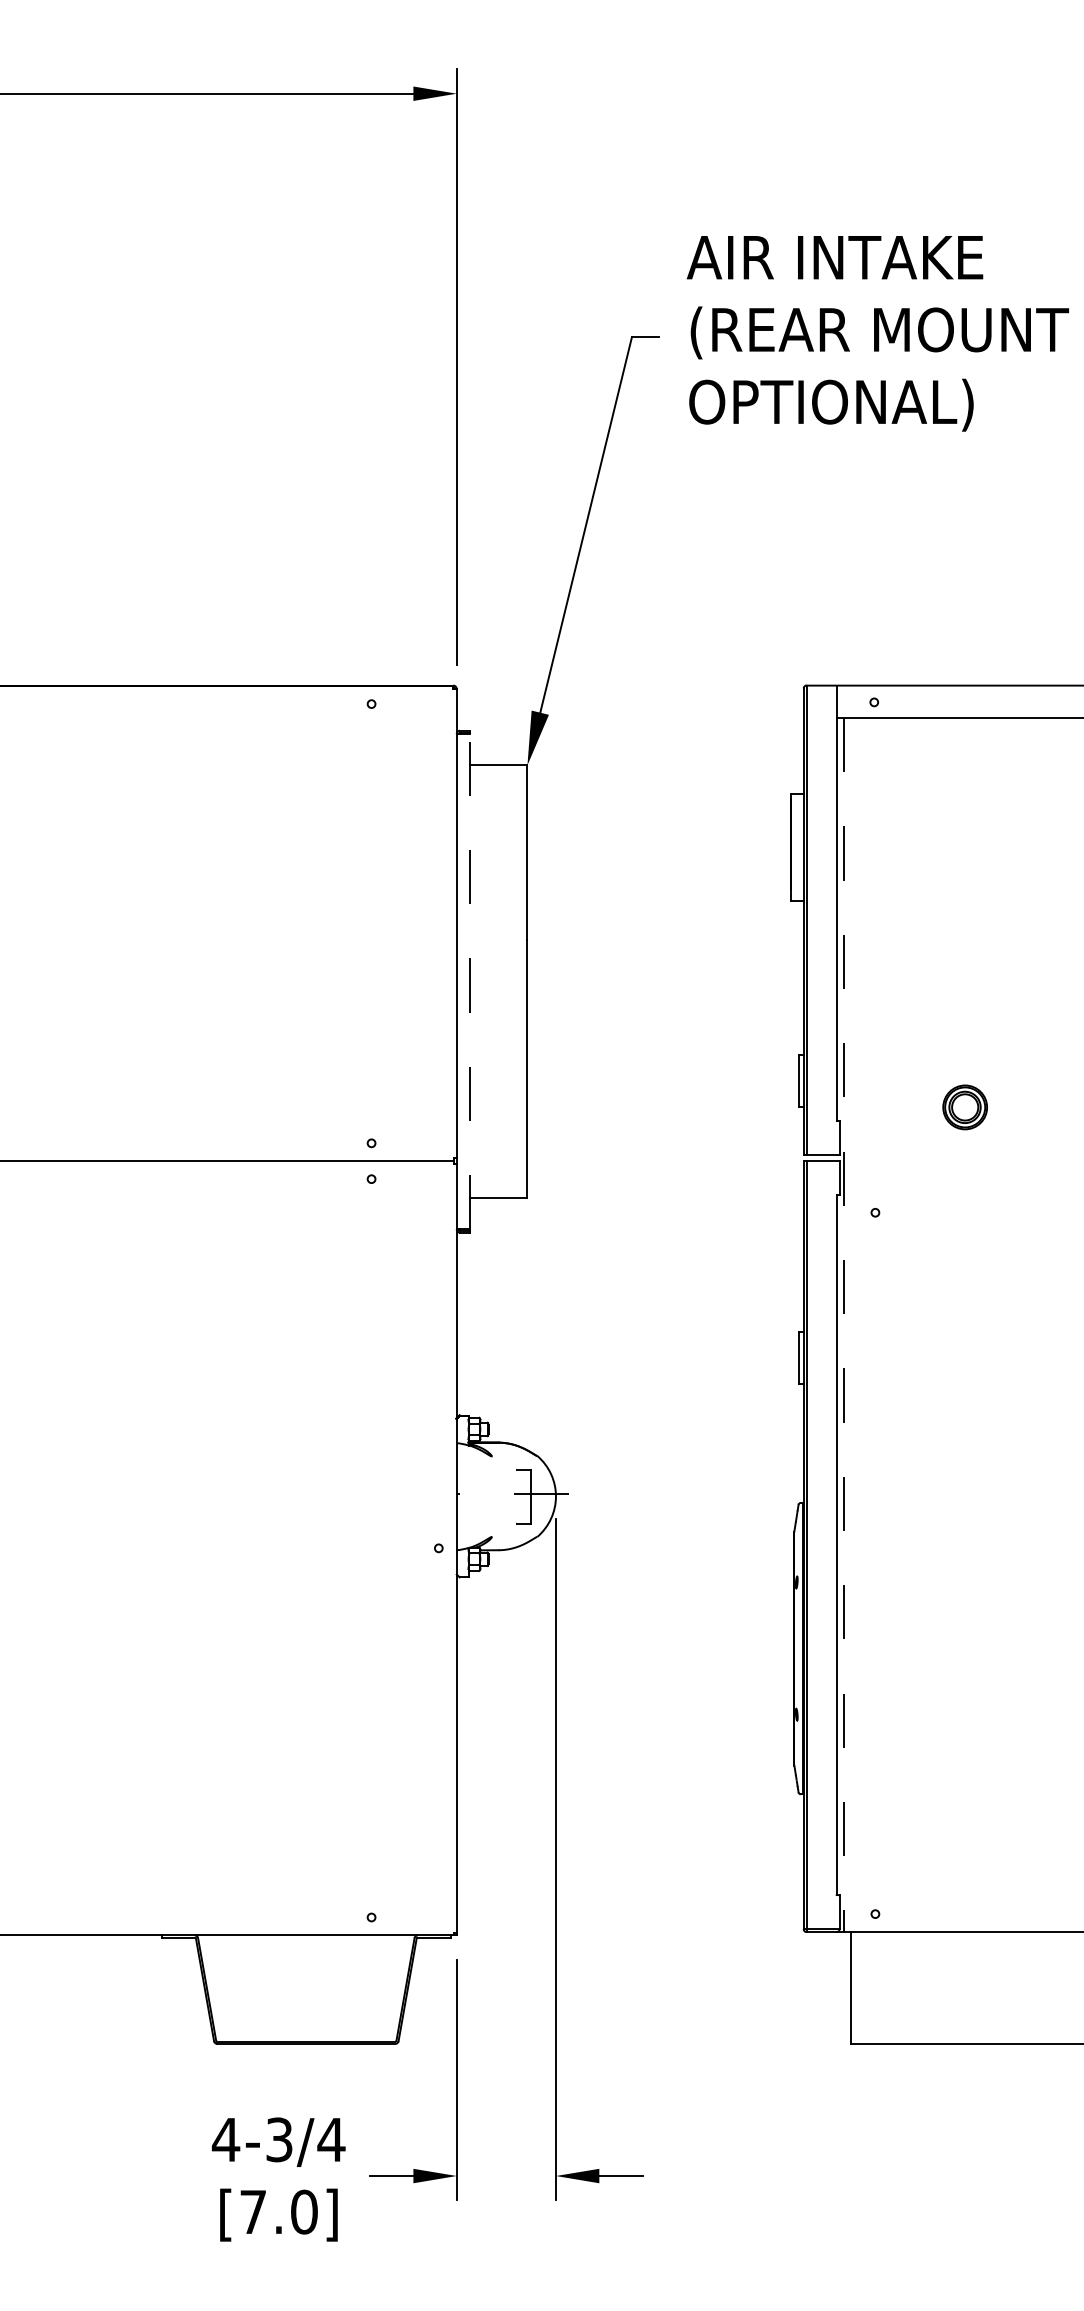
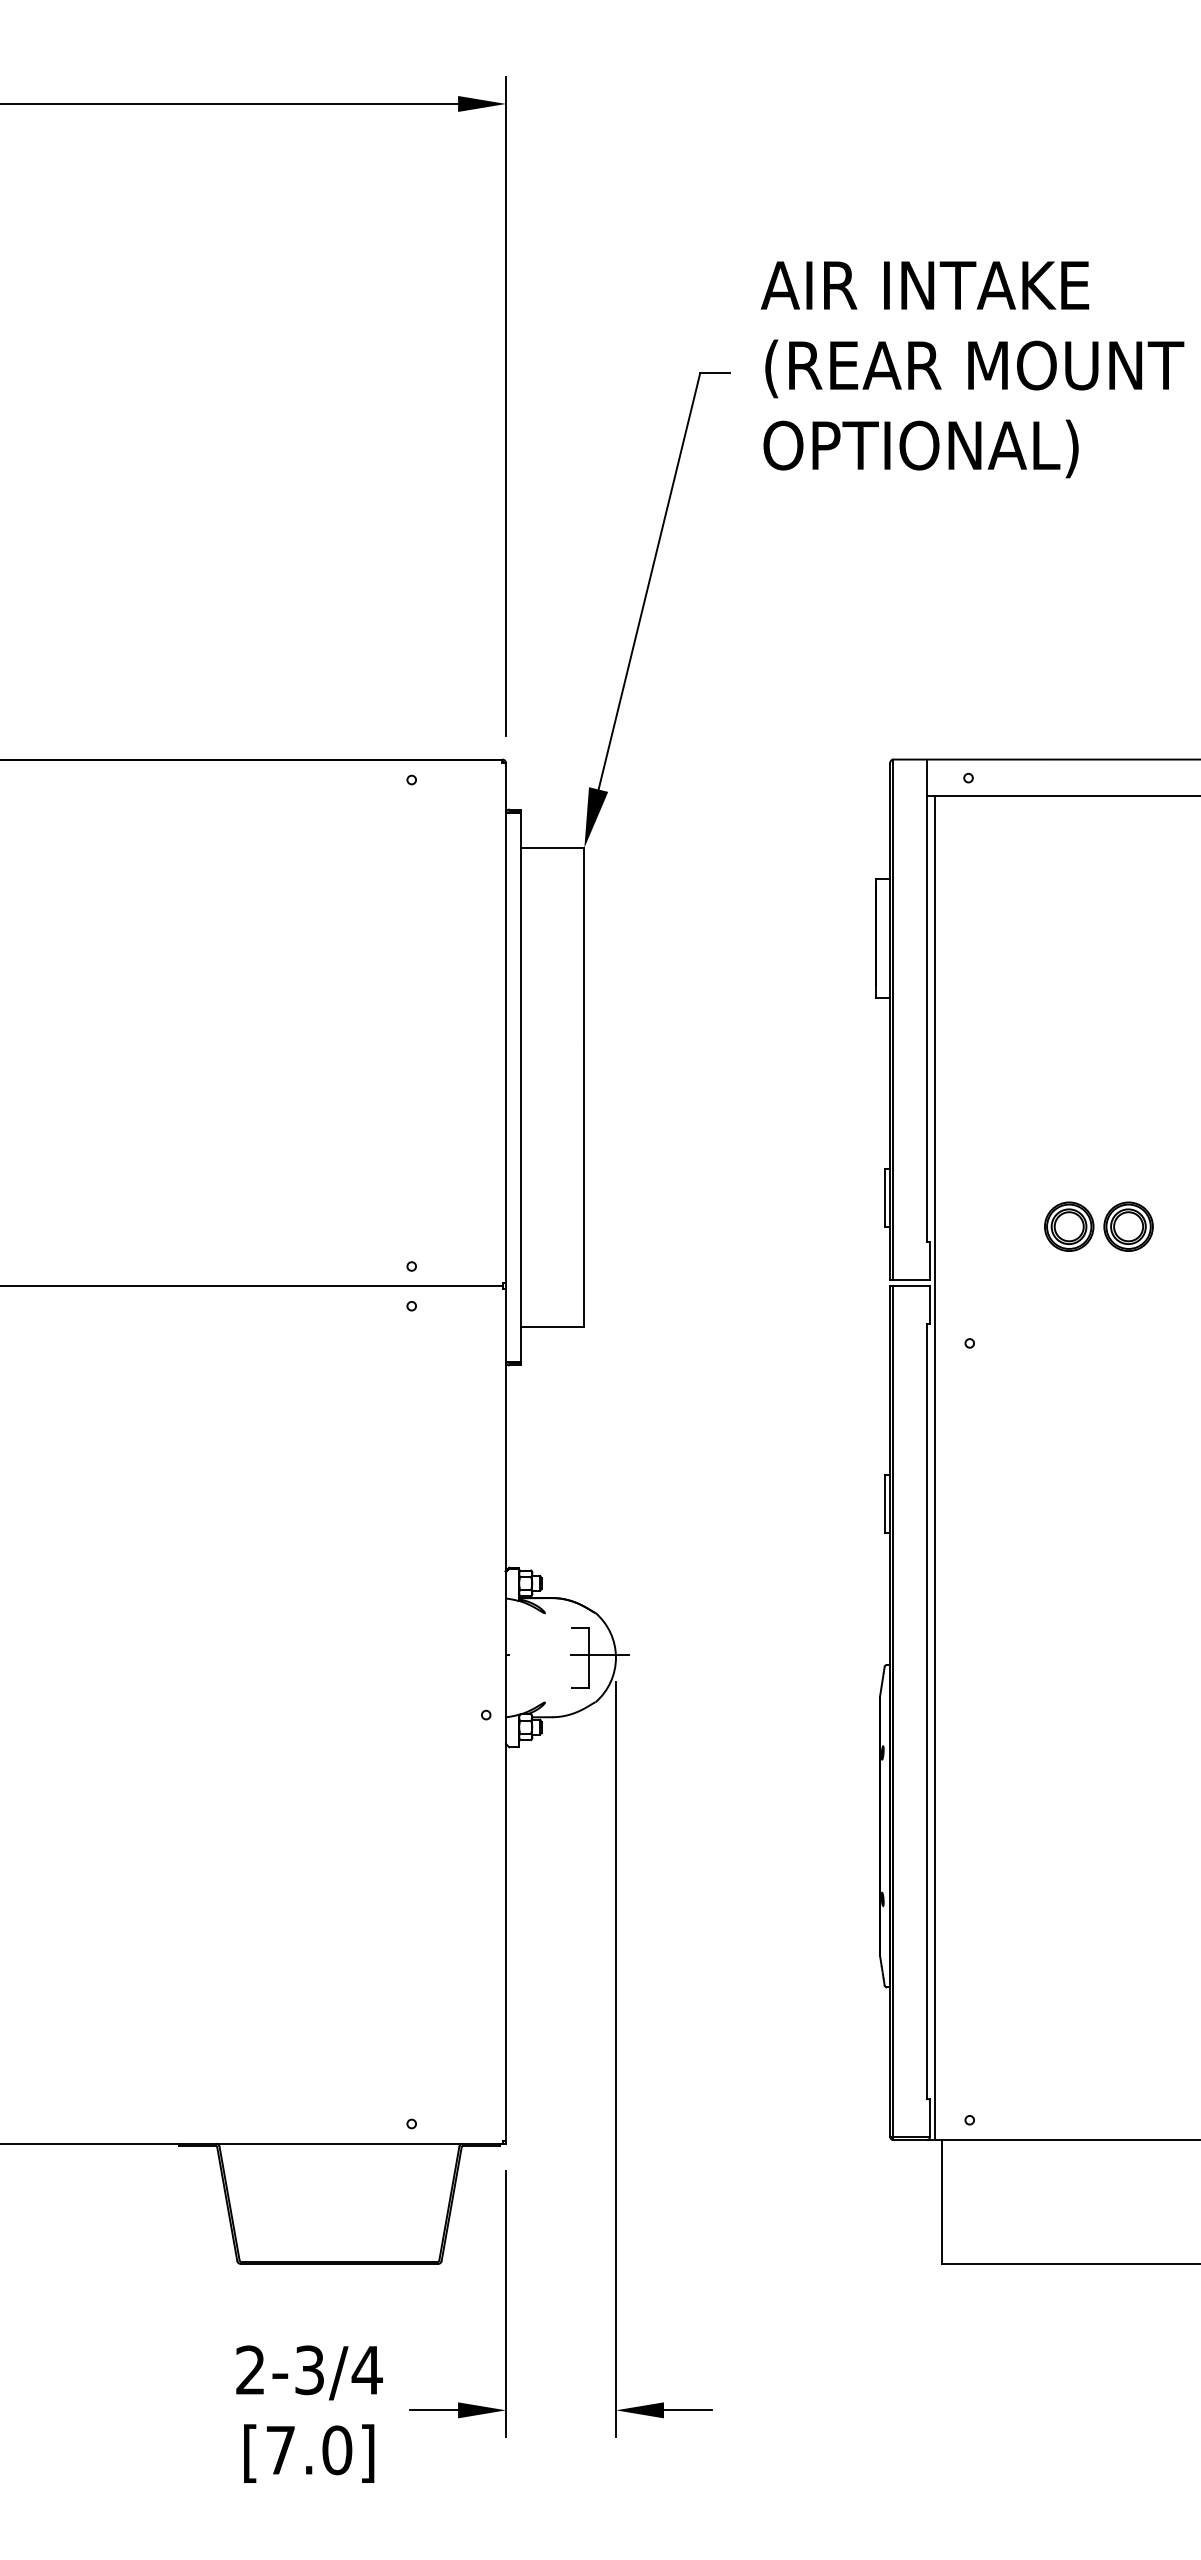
line: (470, 981) -> (521, 1087), dashed -> solid
part: (1018, 1107) -> (1128, 1226), added
line: (844, 1325) -> (935, 1468), dashed -> solid
text: (225, 2139) -> (249, 2369), 4-3/4 -> 2-3/4

